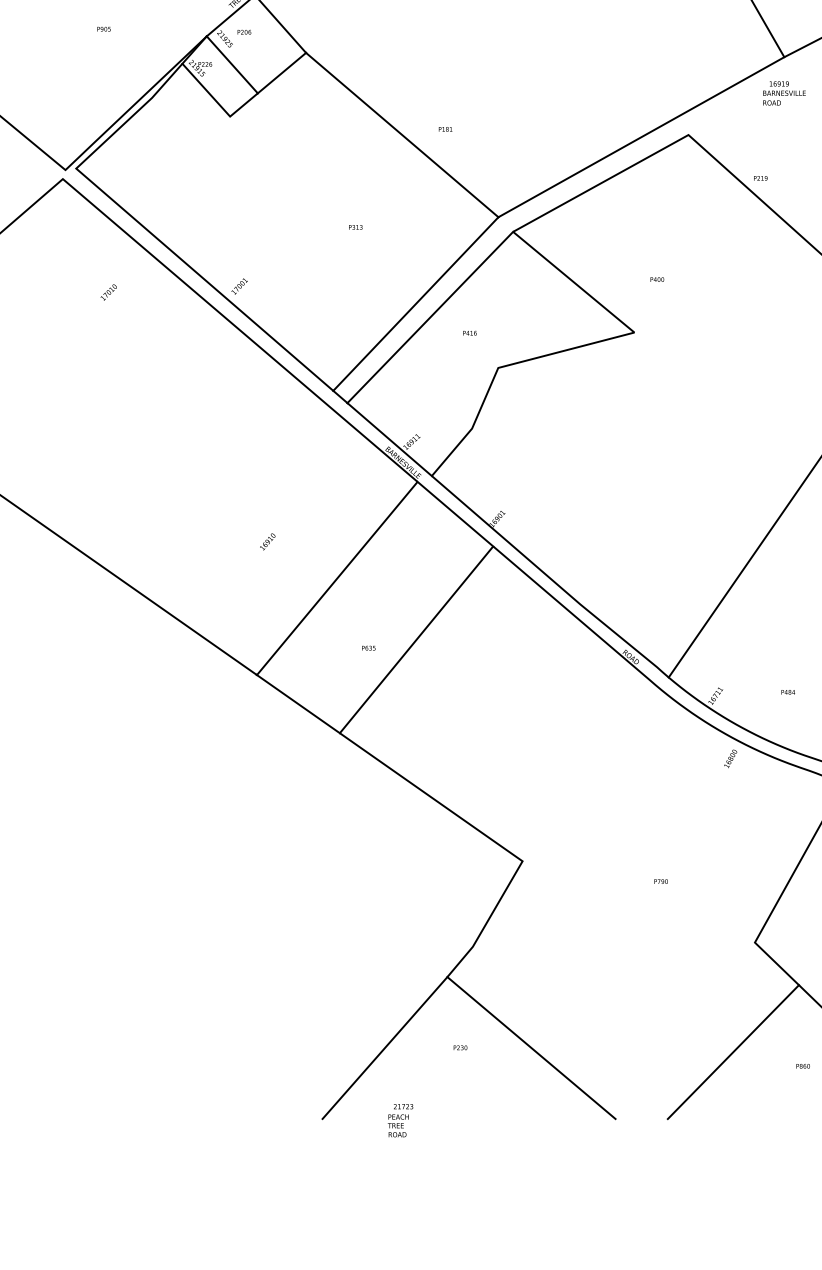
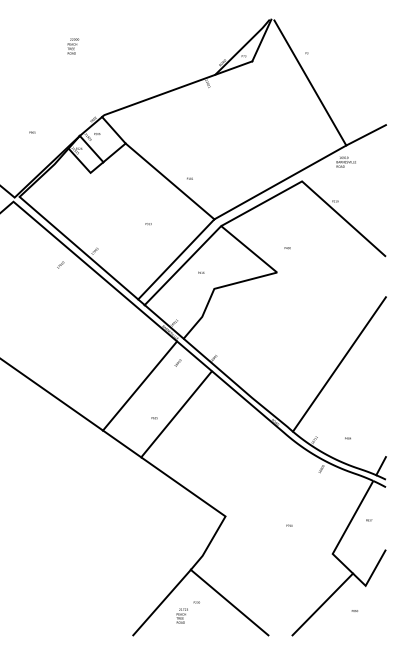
text: (108, 291) -> (60, 264), moved
text: (266, 540) -> (177, 362), moved
text: (398, 1119) -> (181, 615), moved

